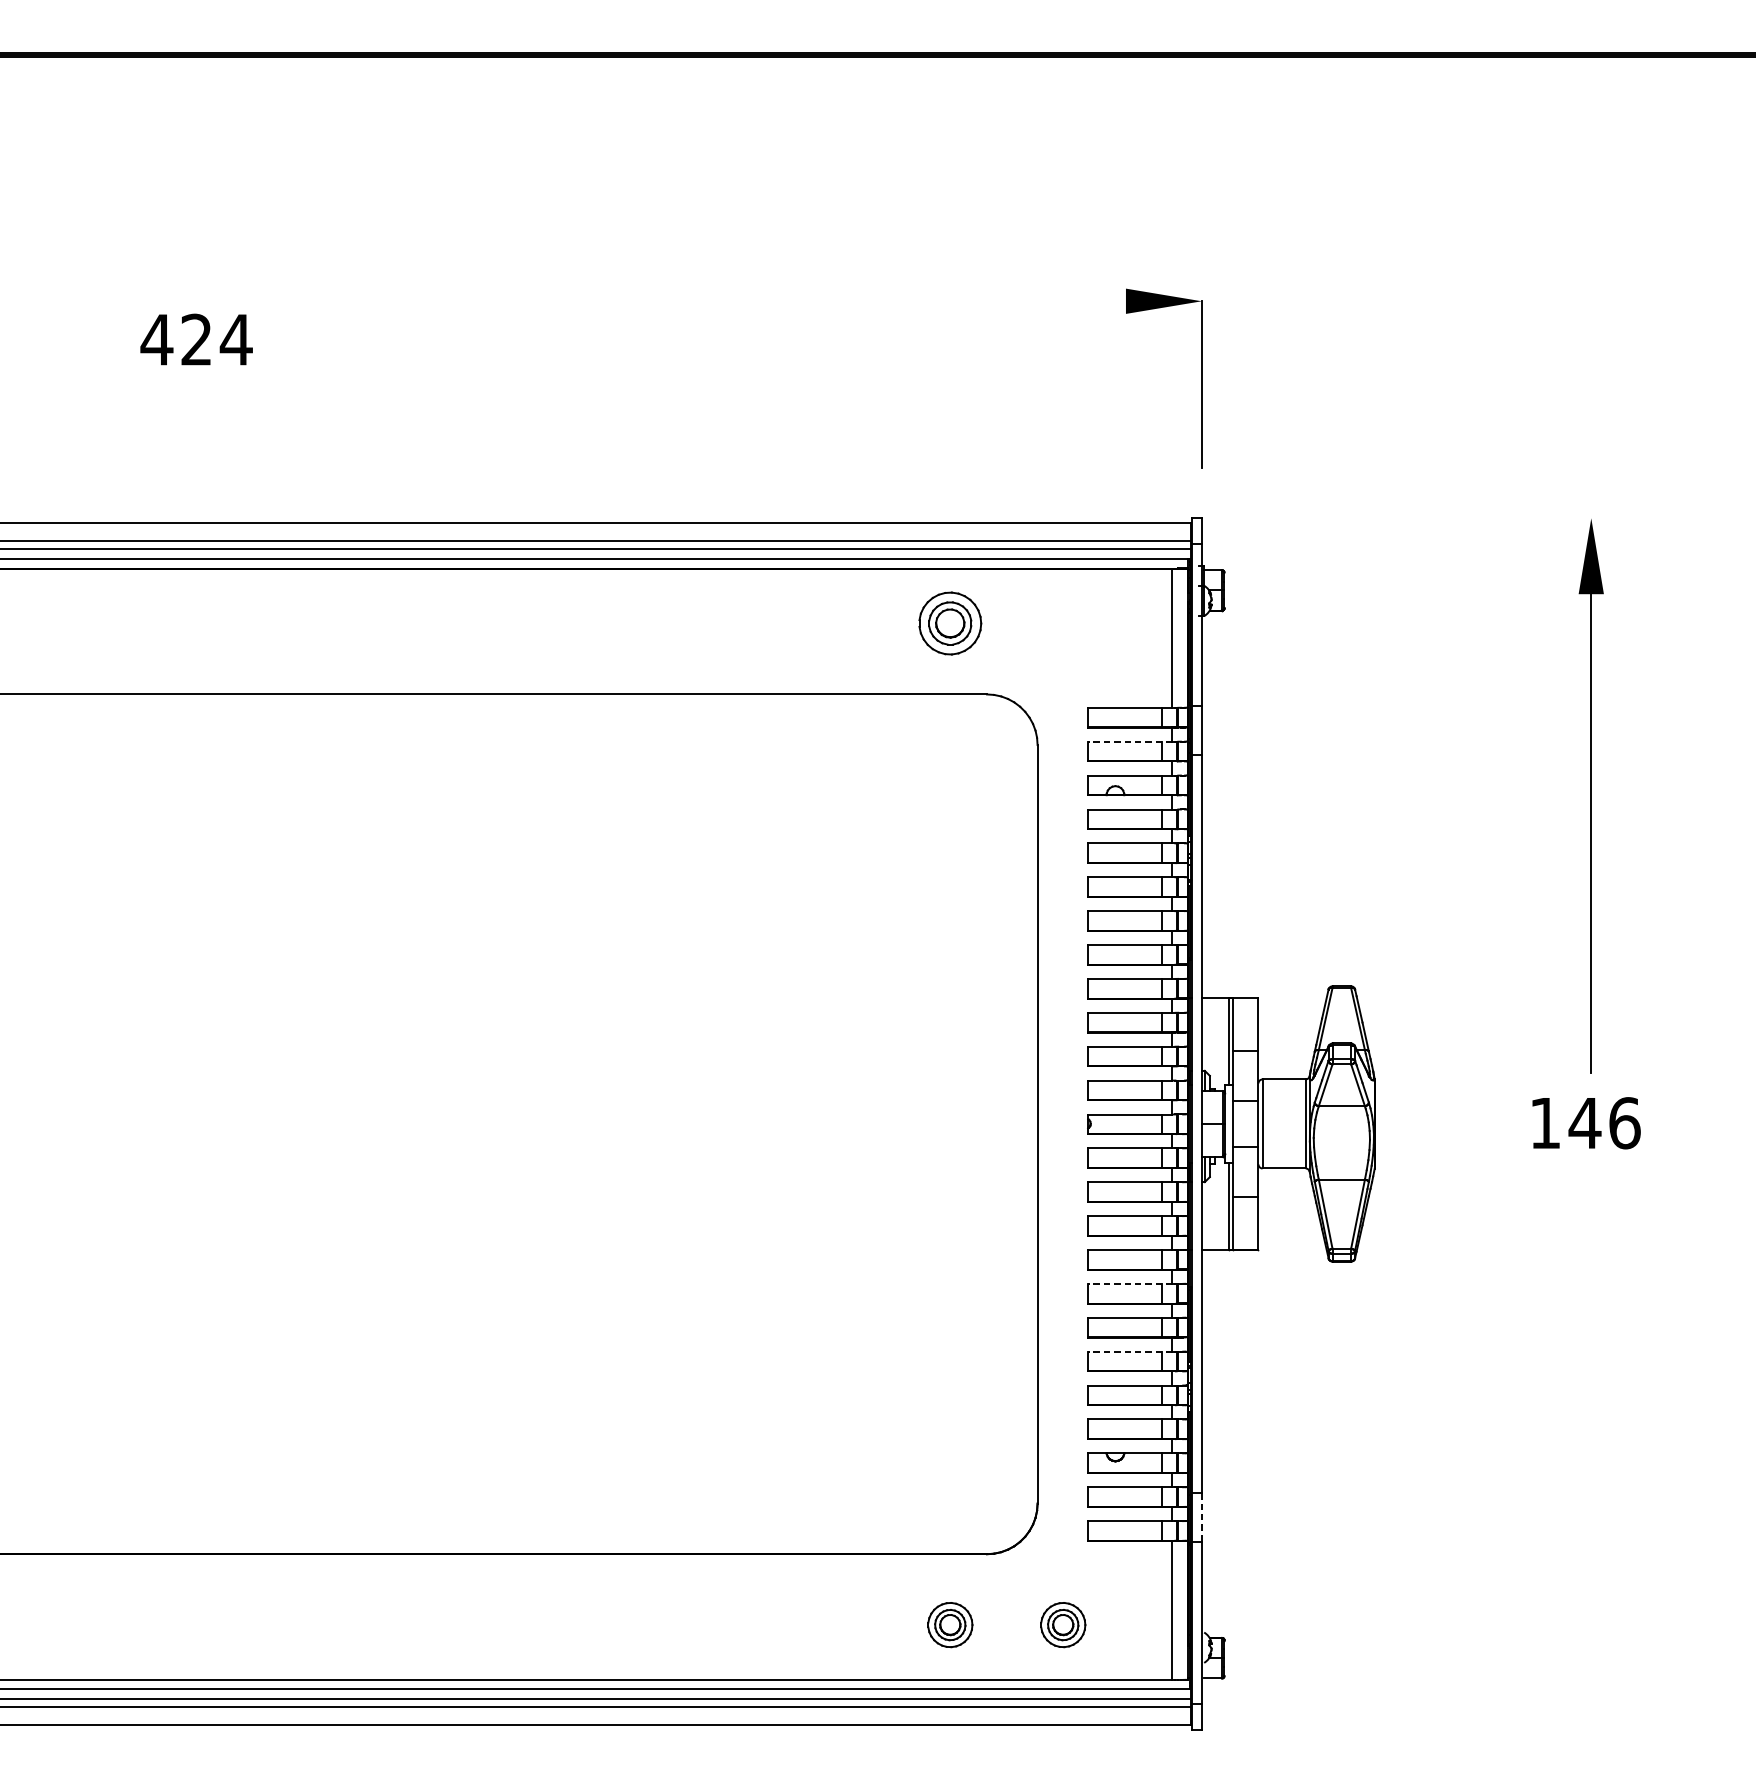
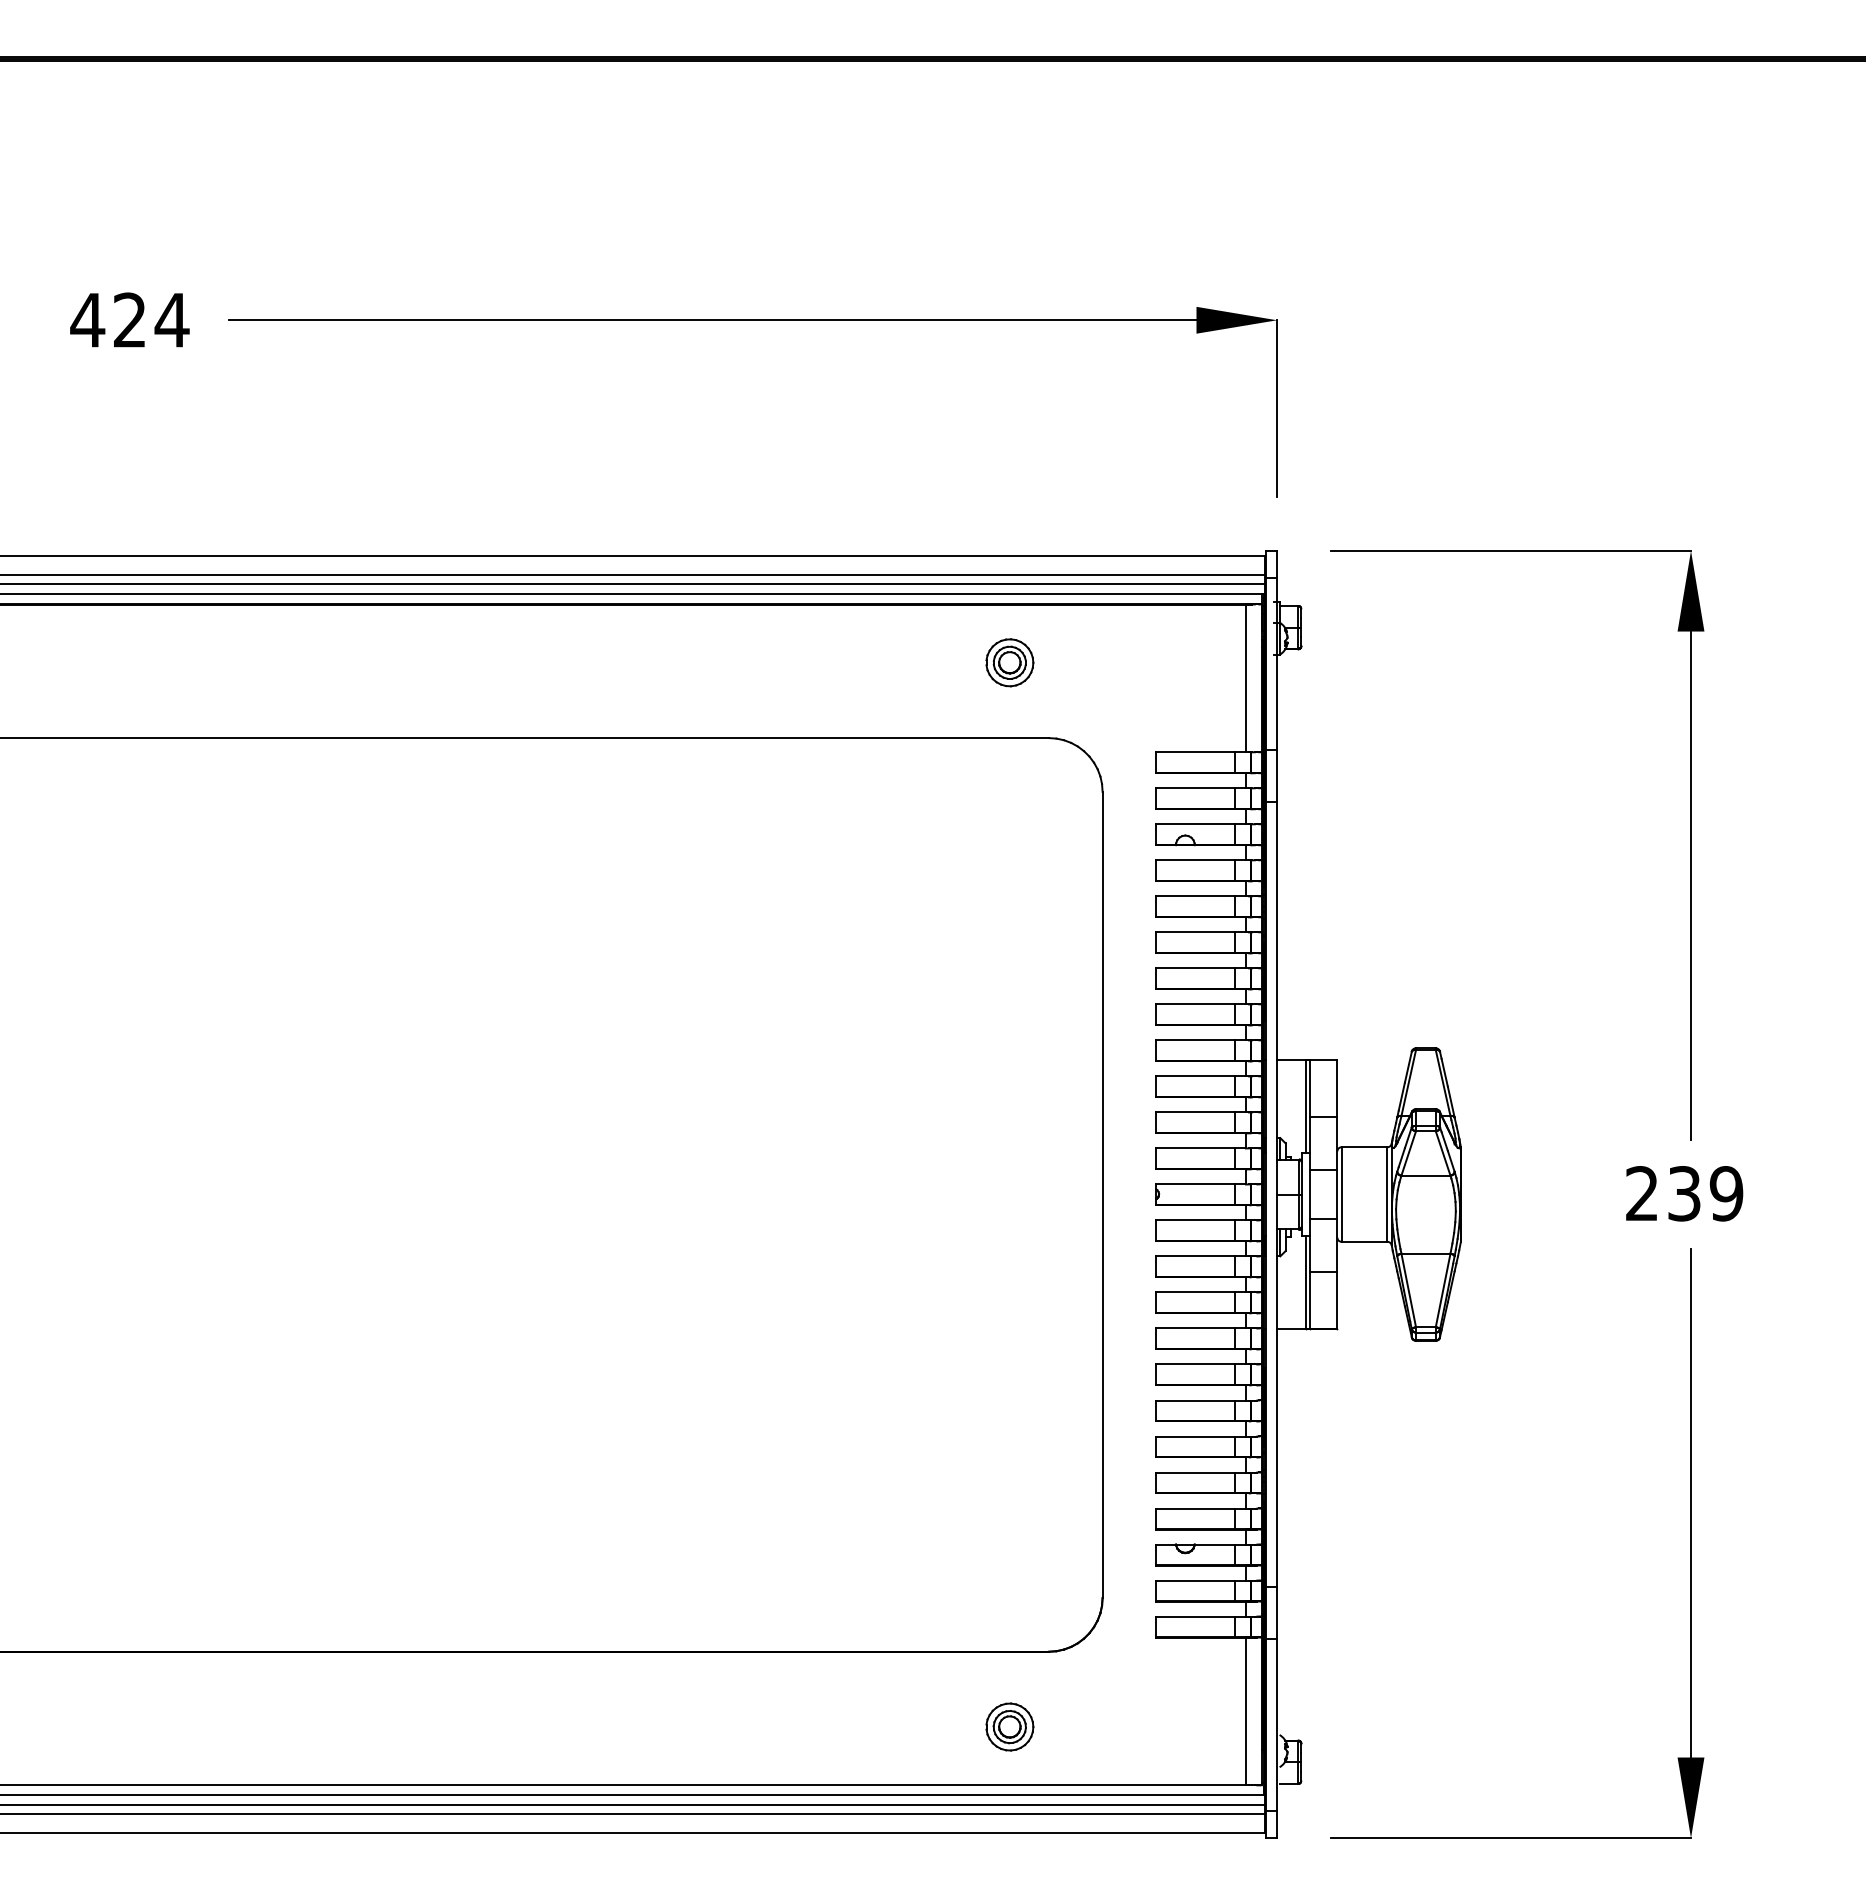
line: (670, 301) -> (712, 320), added
text: (196, 339) -> (129, 319), moved
line: (1421, 517) -> (1510, 550), added
part: (949, 623) -> (1009, 662), size x0.71
line: (1130, 741) -> (1201, 788), dashed -> solid
text: (1585, 1122) -> (1684, 1193), 146 -> 239
line: (1130, 1283) -> (1201, 1364), dashed -> solid
line: (1130, 1351) -> (1201, 1436), dashed -> solid
part: (1590, 1452) -> (1690, 1543), added
line: (1202, 1518) -> (1277, 1613), dashed -> solid
part: (1062, 1624) -> (1129, 1726), removed

